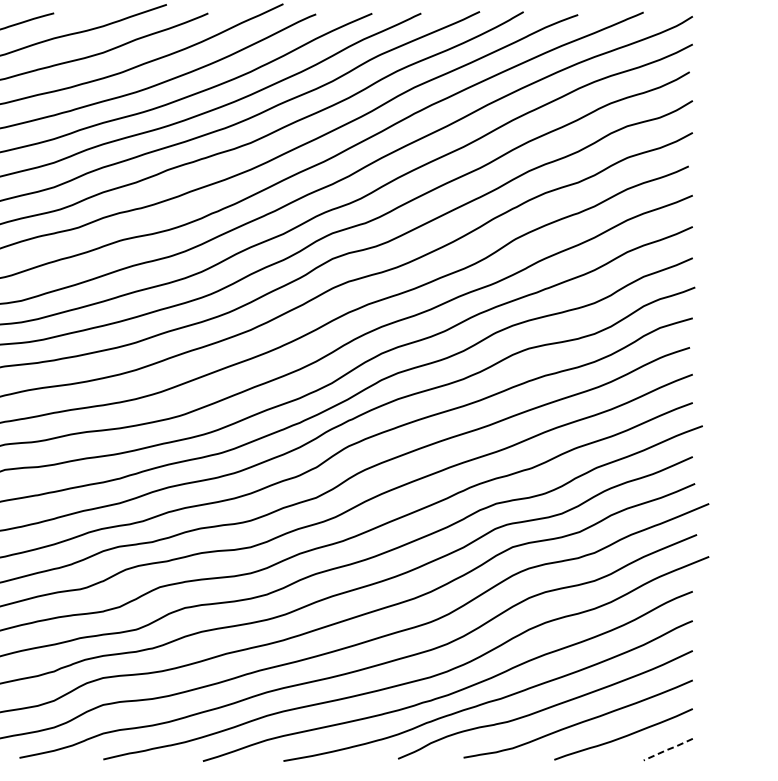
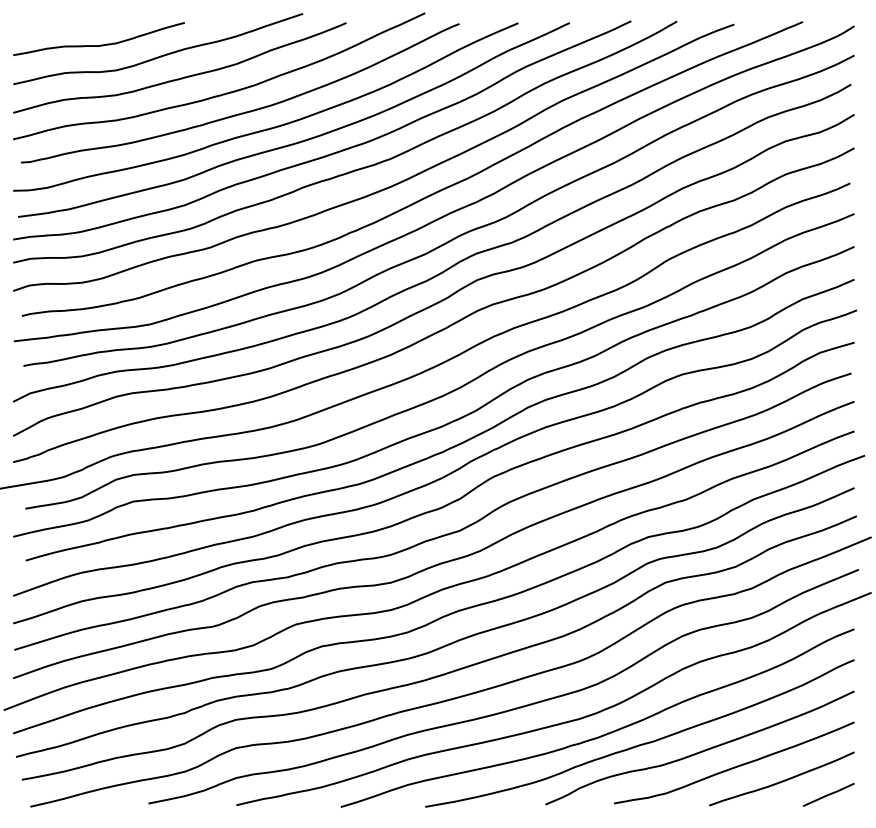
line: (668, 750) -> (828, 795), dashed -> solid

